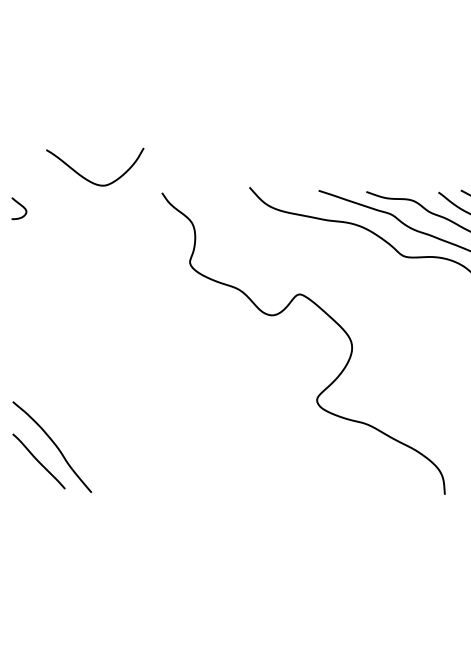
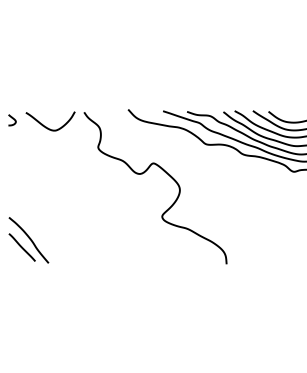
curve: (91, 179) -> (48, 127), moved

